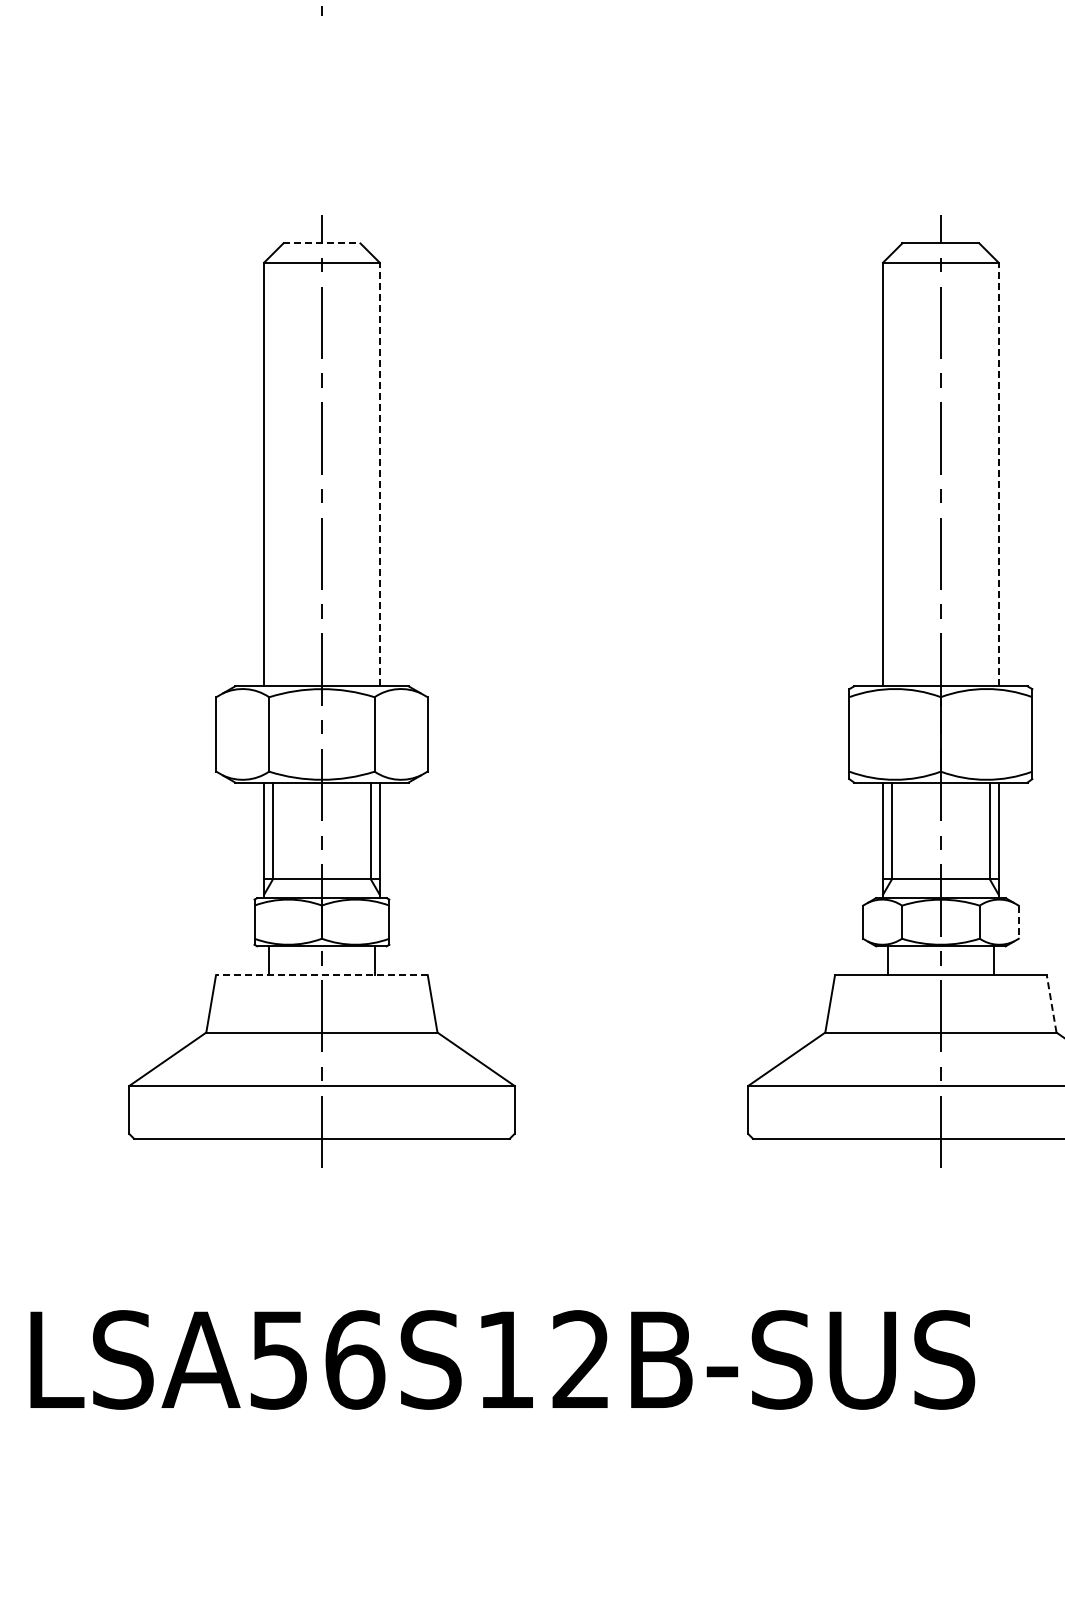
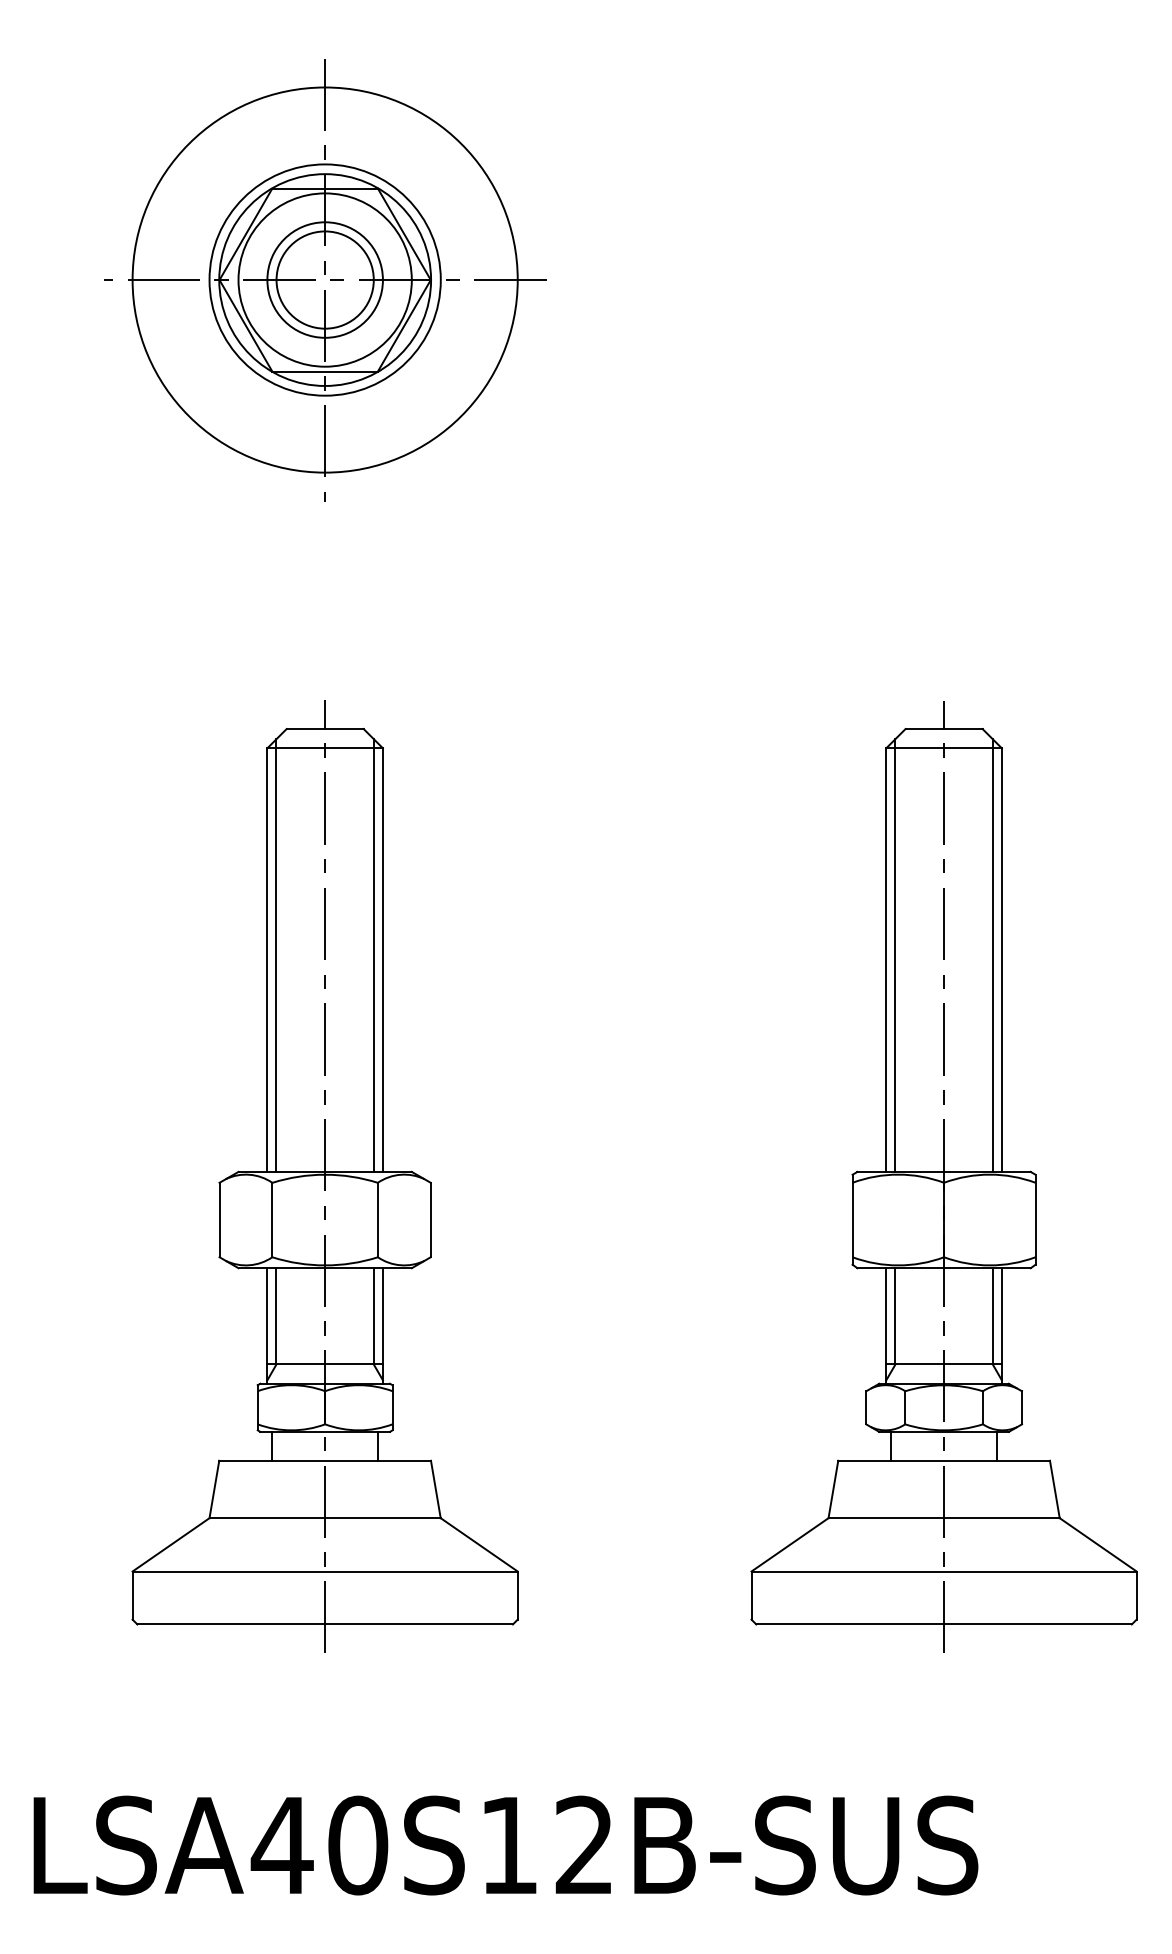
line: (322, 243) -> (325, 729), dashed -> solid
line: (273, 469) -> (276, 955), added
line: (370, 469) -> (373, 955), added
line: (892, 469) -> (895, 955), added
line: (989, 469) -> (992, 955), added
line: (379, 474) -> (382, 960), dashed -> solid
line: (998, 474) -> (1001, 960), dashed -> solid
line: (1018, 921) -> (1021, 1407), dashed -> solid
line: (322, 974) -> (325, 1460), dashed -> solid
line: (1051, 1002) -> (1054, 1488), dashed -> solid
text: (316, 1359) -> (319, 1845), LSA56S12B-SUS -> LSA40S12B-SUS

